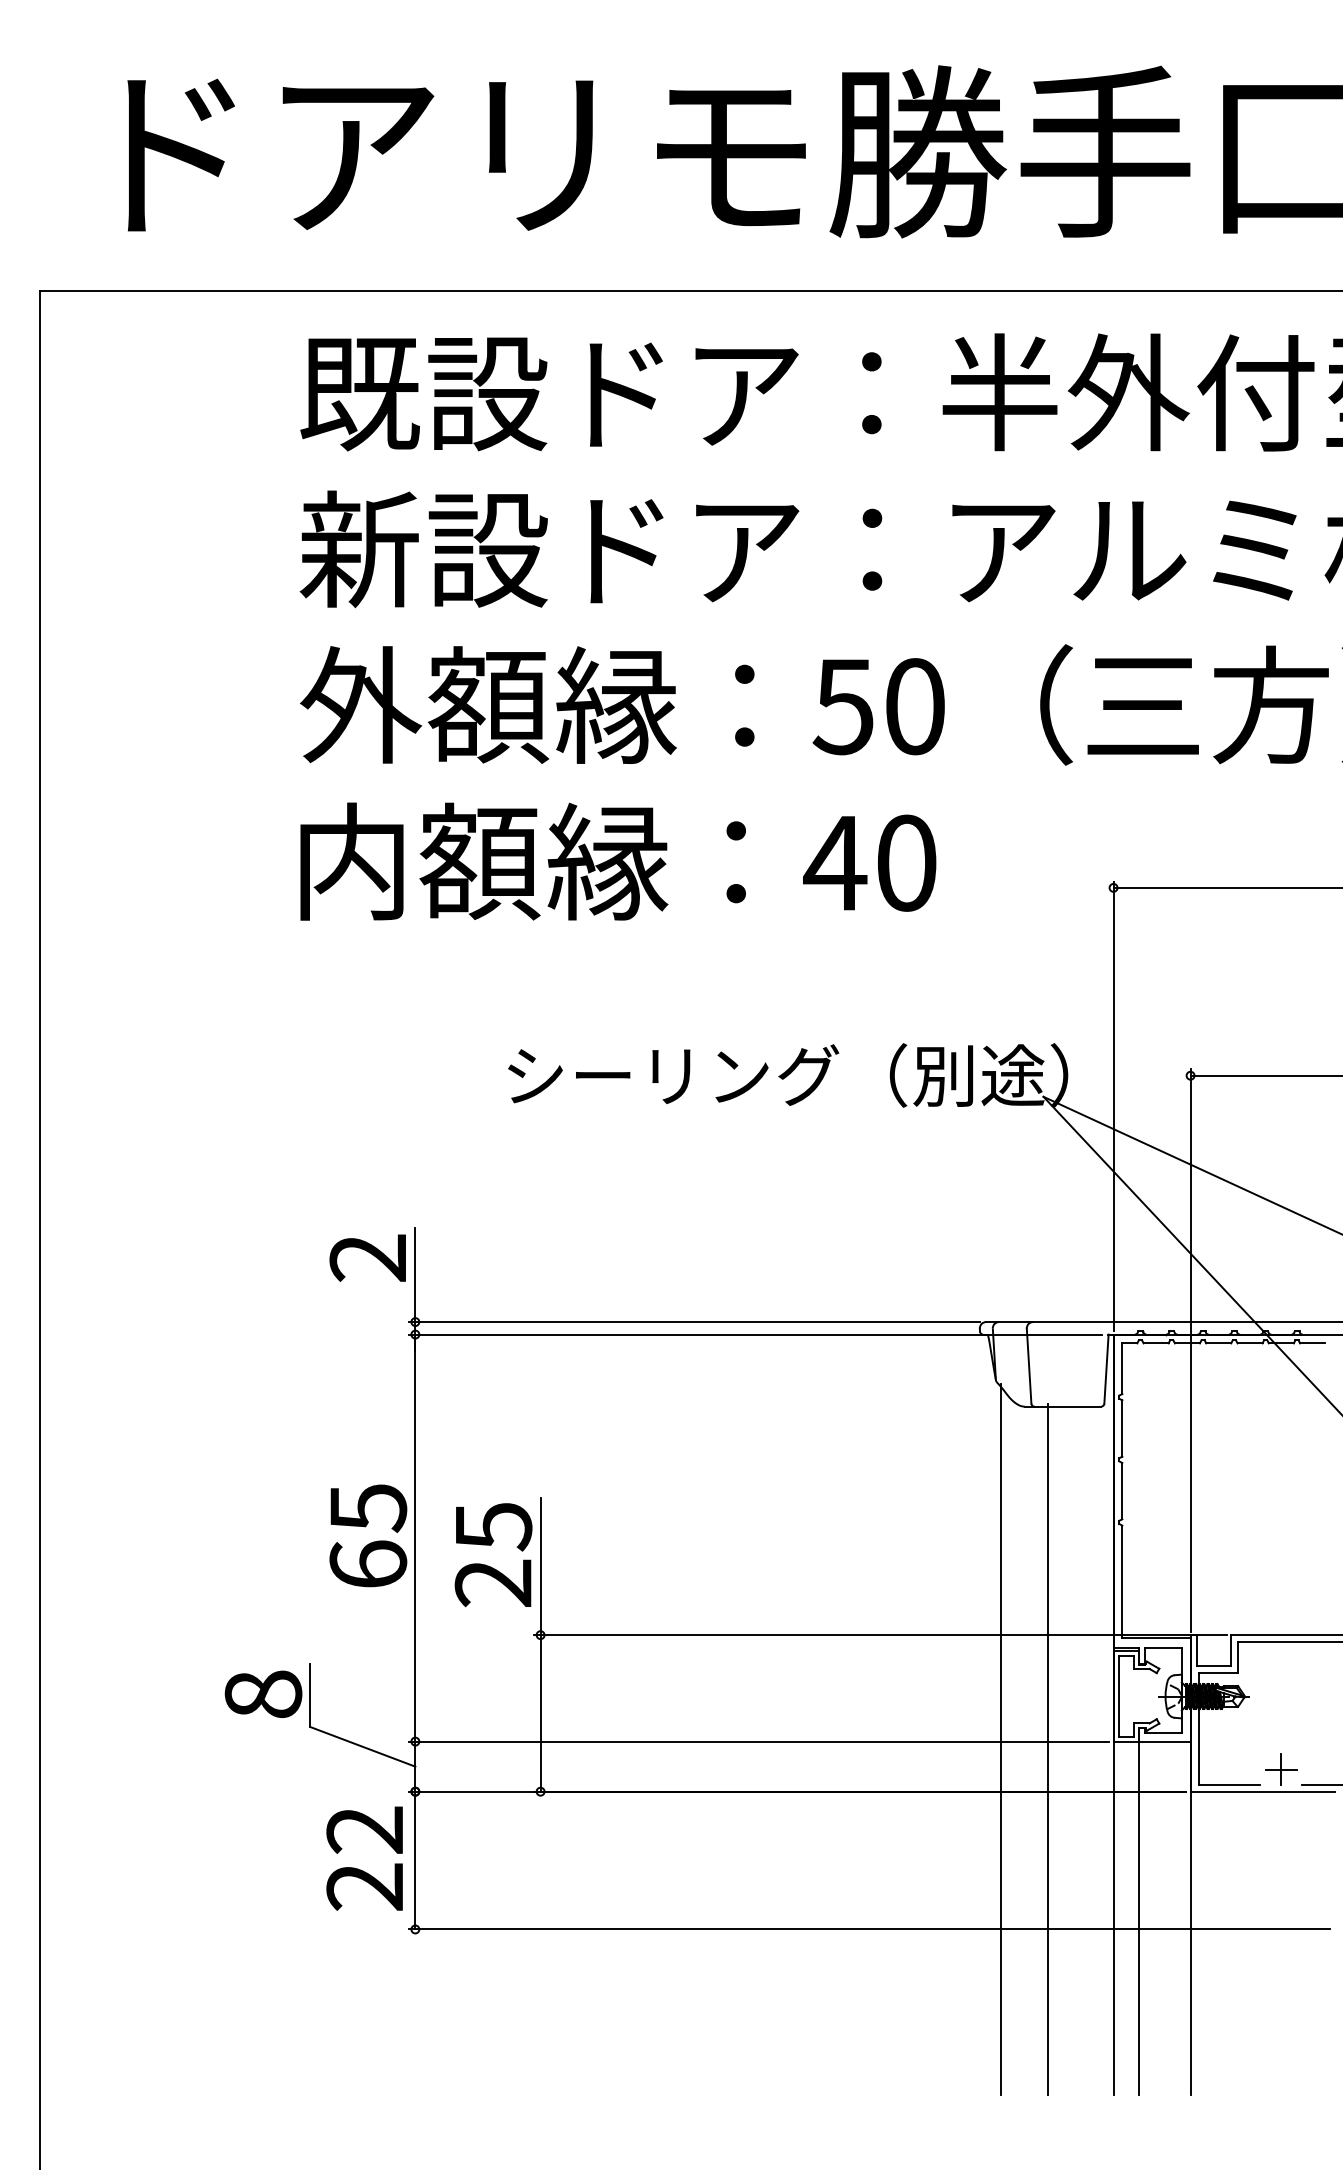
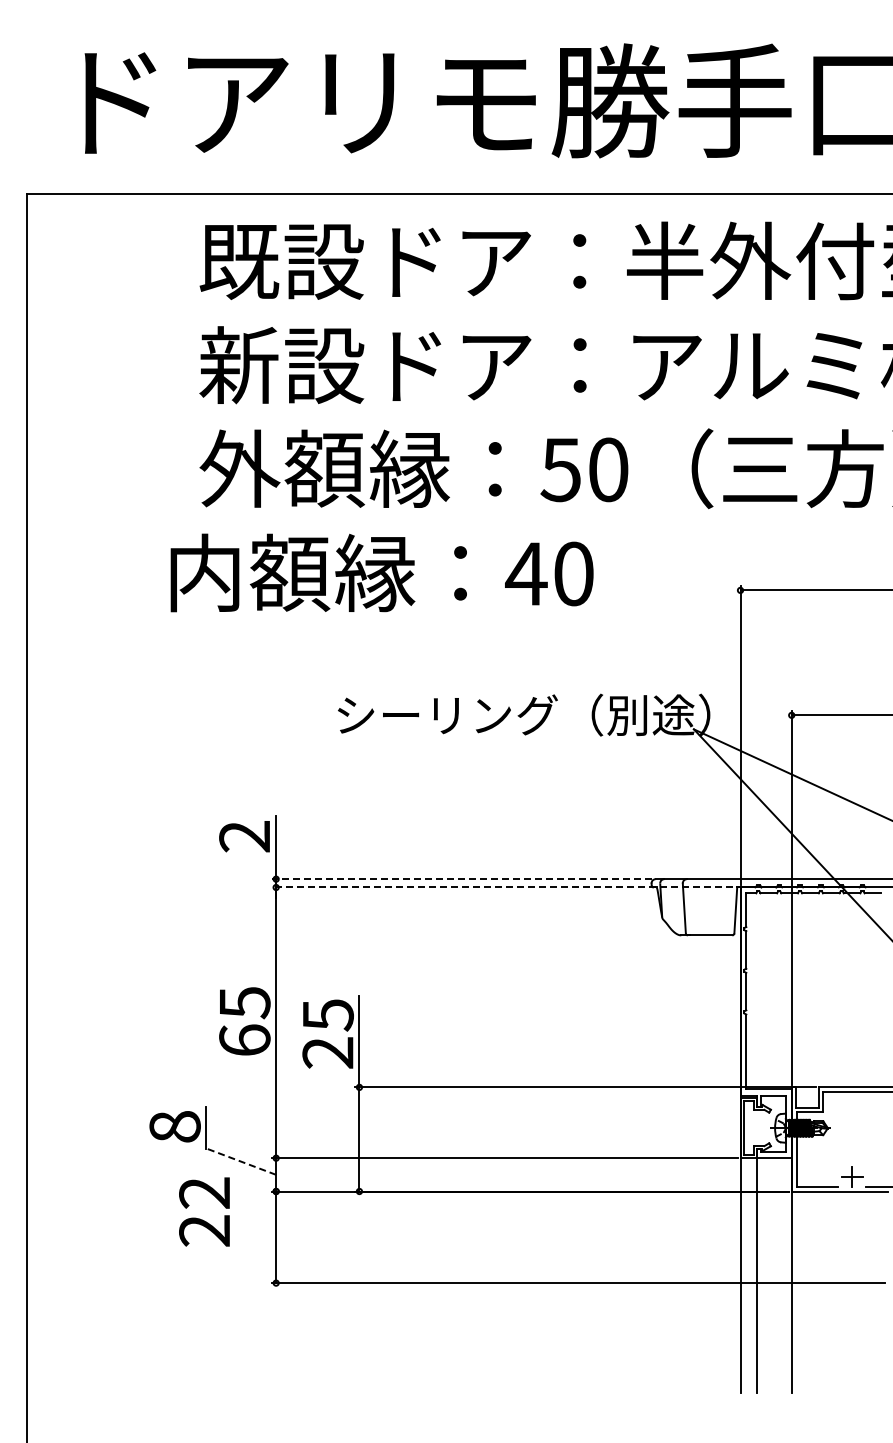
text: (617, 860) -> (381, 572), moved
line: (694, 1322) -> (461, 879), solid -> dashed
line: (755, 1334) -> (502, 887), solid -> dashed
line: (1000, 1739) -> (665, 1156), removed
line: (361, 1746) -> (240, 1161), solid -> dashed
line: (1047, 1749) -> (696, 1163), removed
text: (364, 1857) -> (204, 1211), moved

